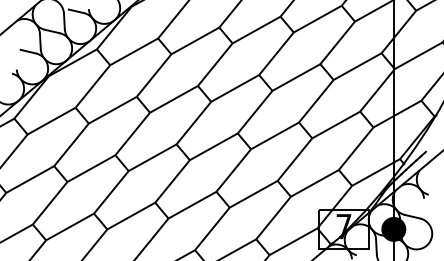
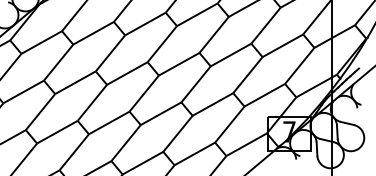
fill: (393, 228) -> (331, 133), removed

